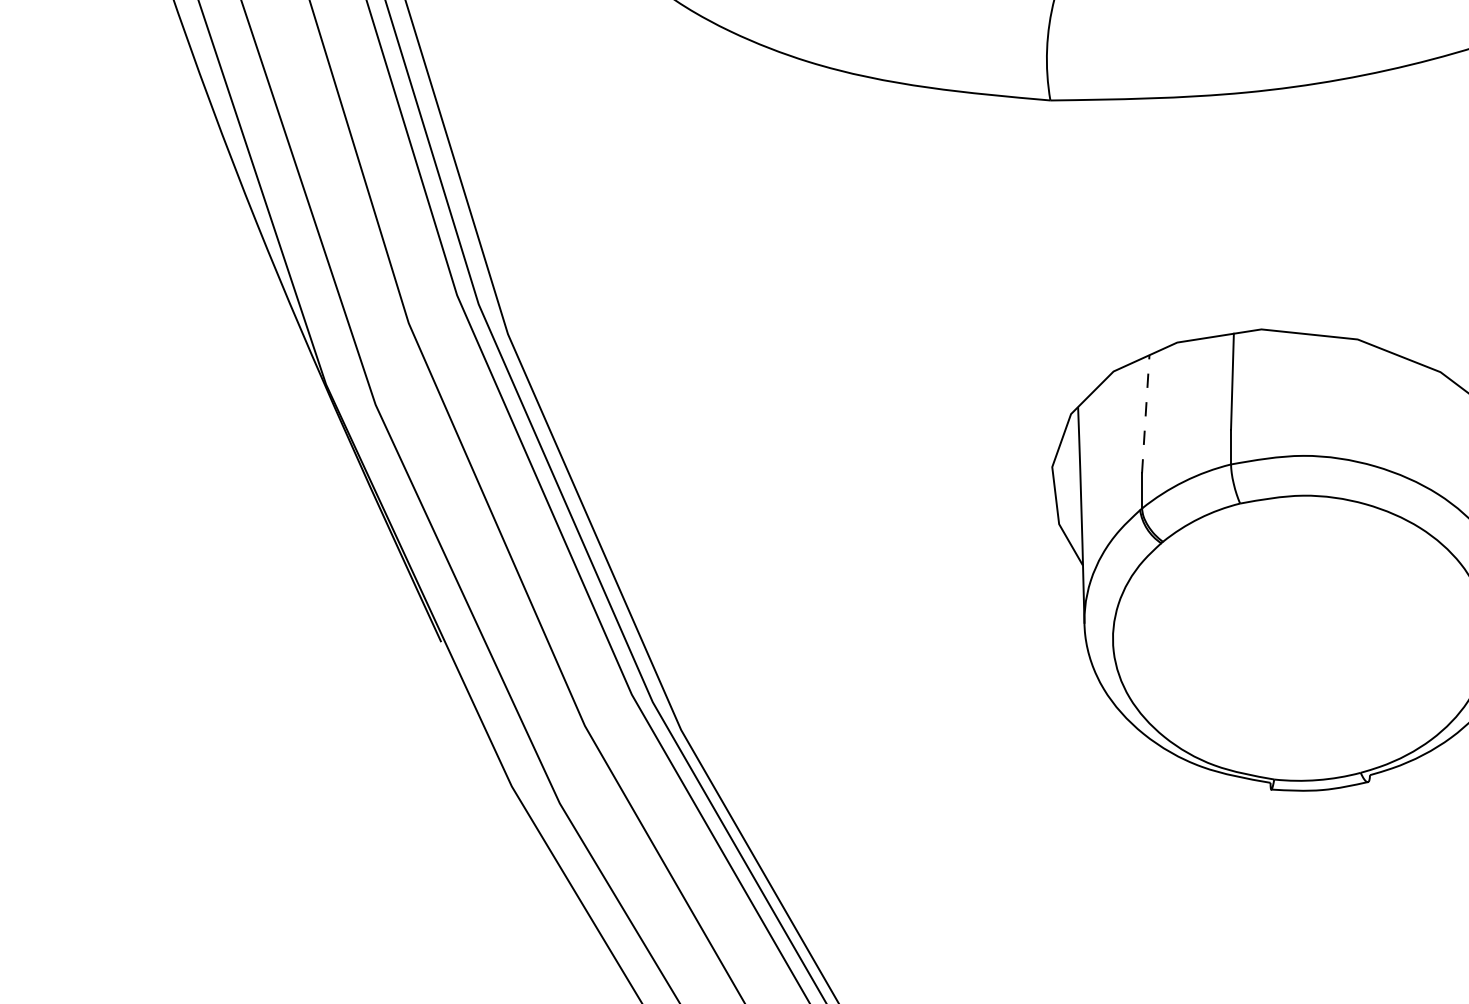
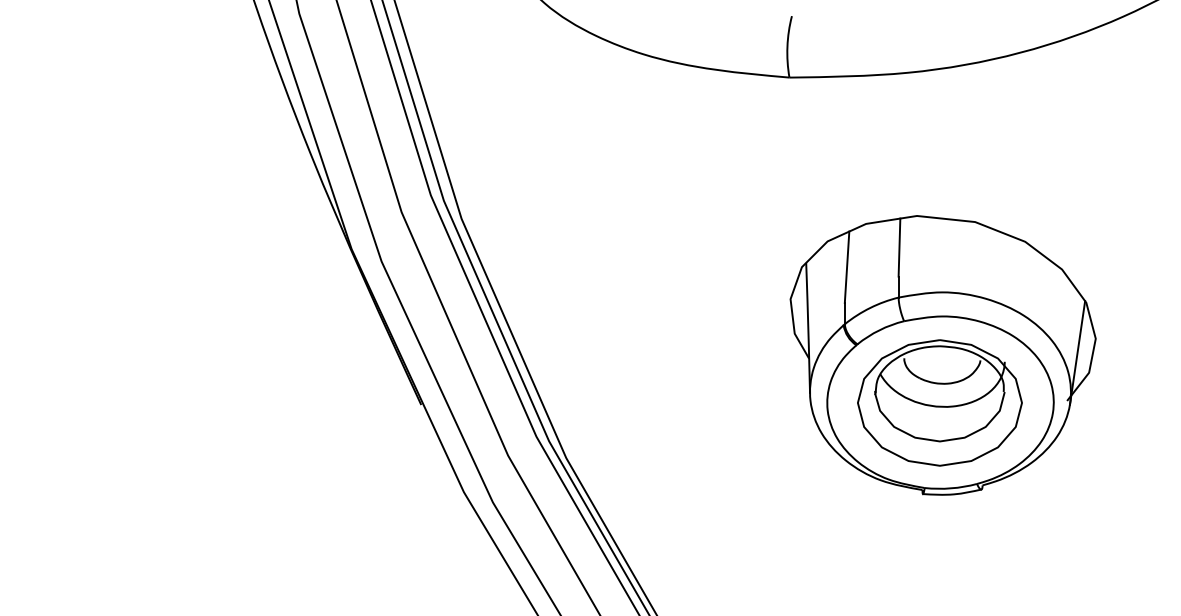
line: (1146, 414) -> (847, 267), dashed -> solid
part: (1298, 638) -> (939, 402), added

